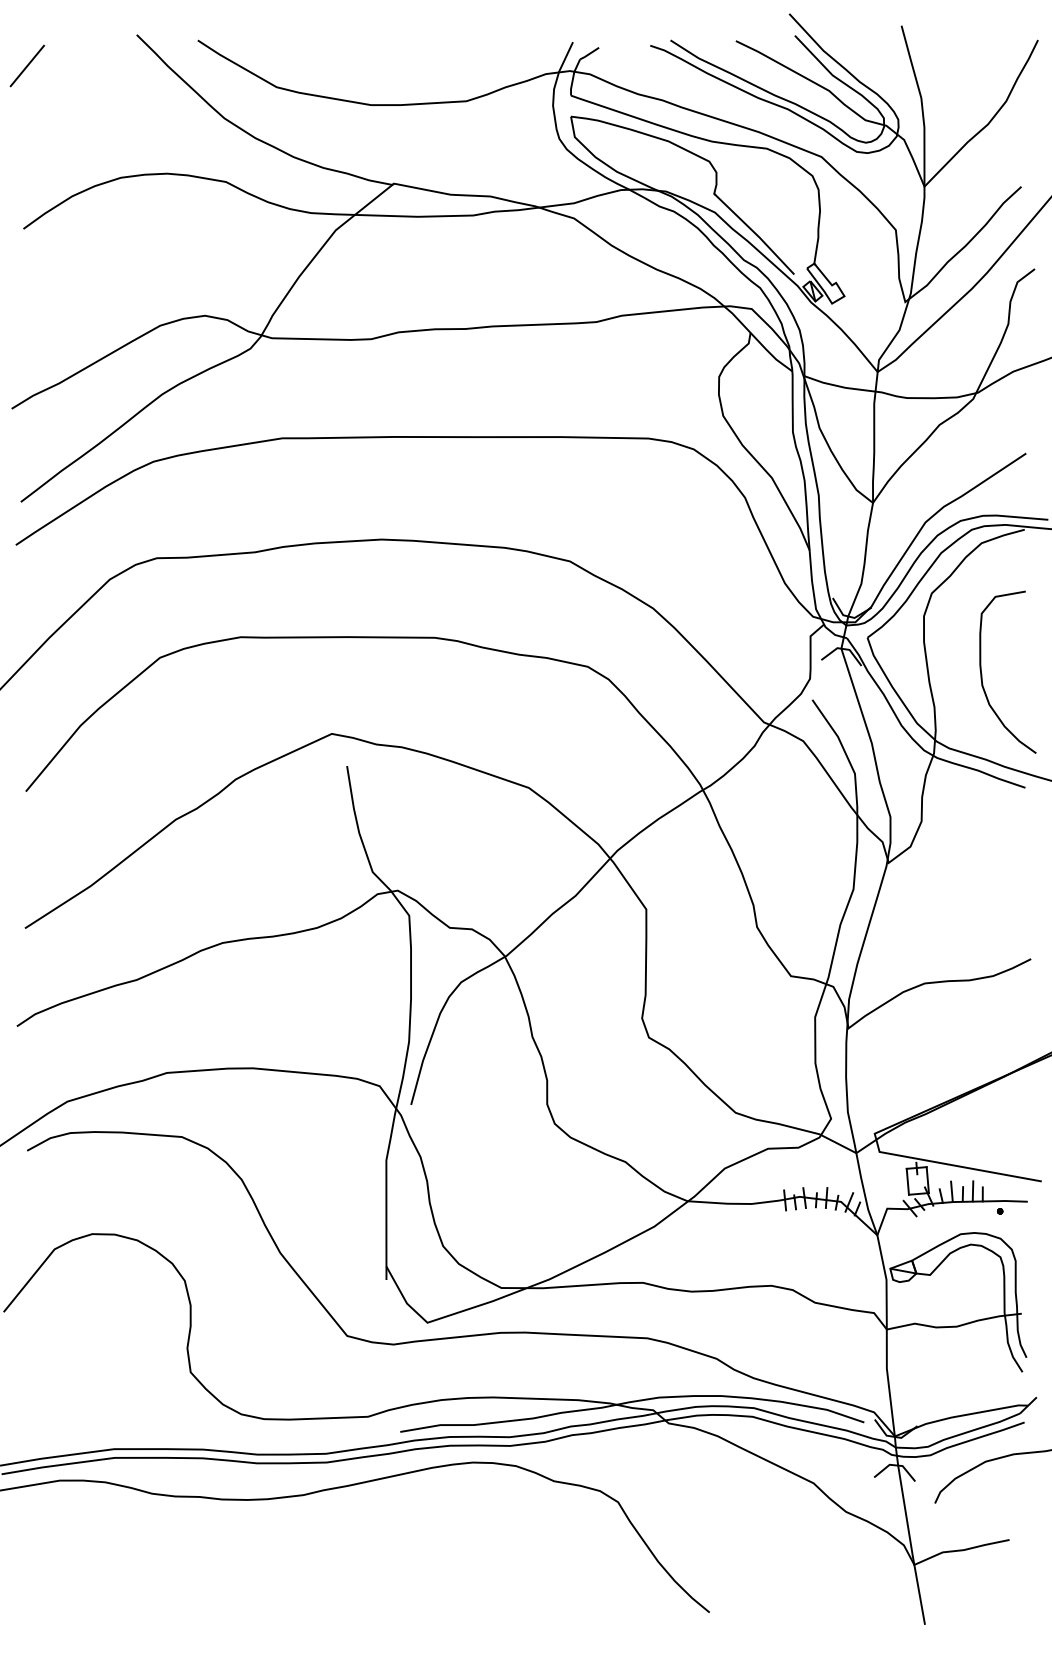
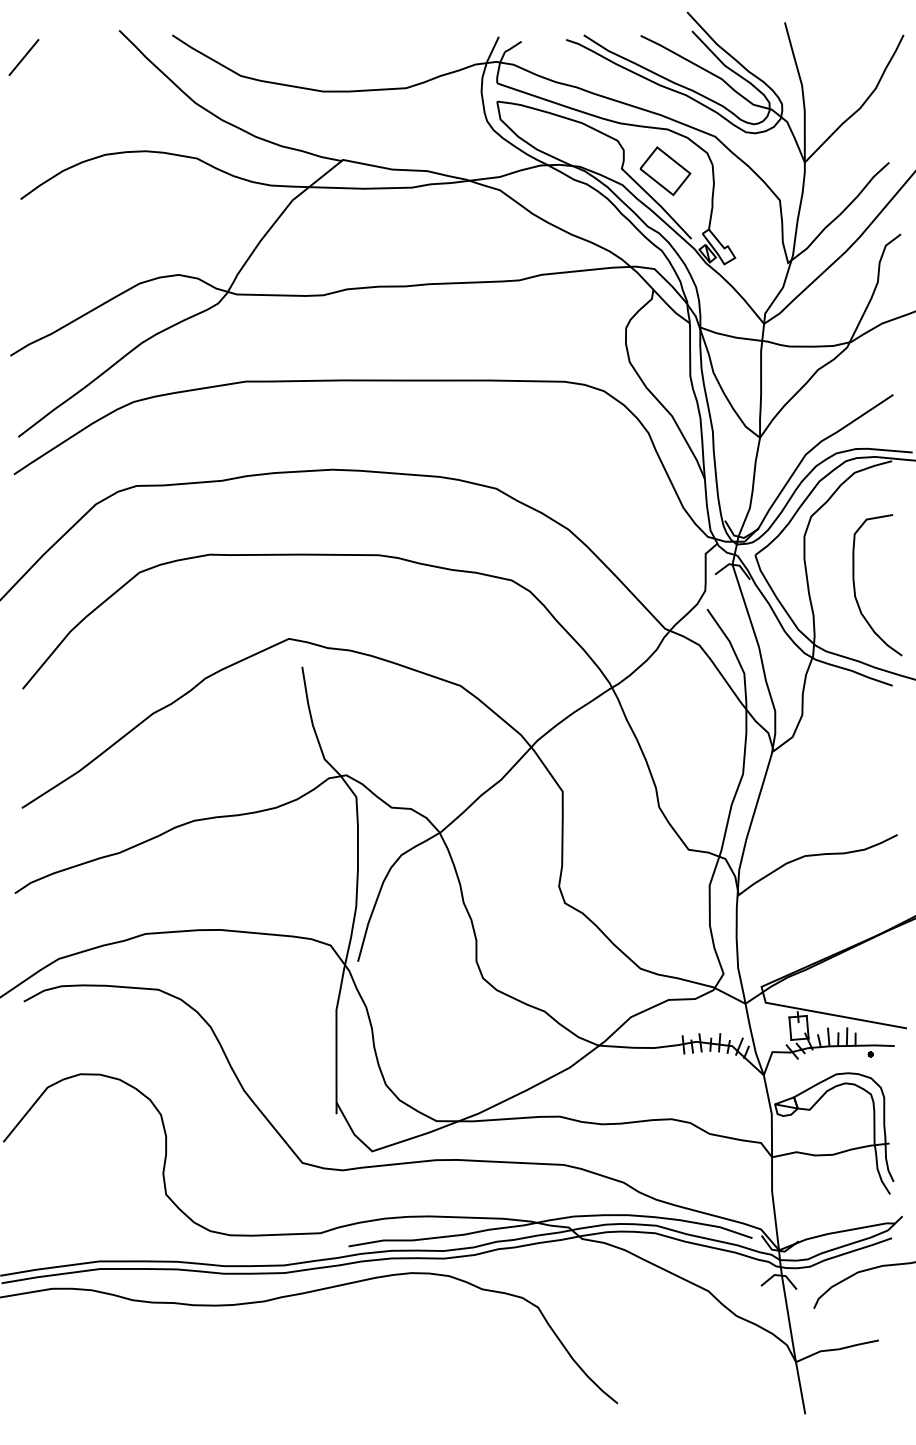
part: (764, 196) -> (665, 171), added

